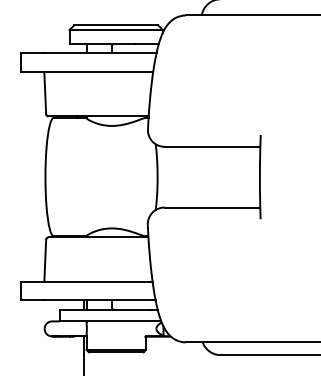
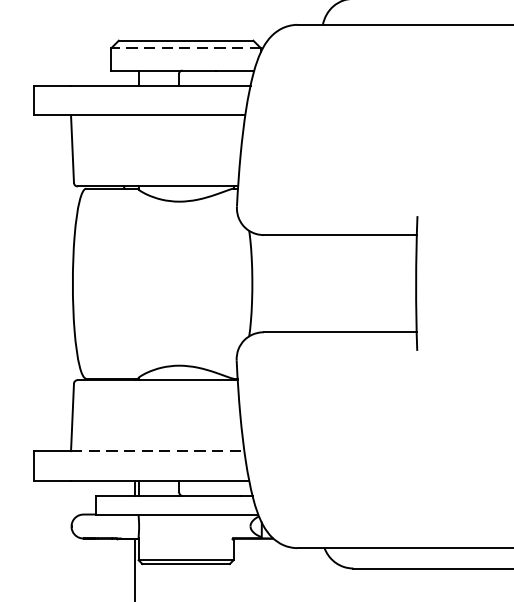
line: (116, 30) -> (186, 48), solid -> dashed
line: (98, 281) -> (157, 450), solid -> dashed

